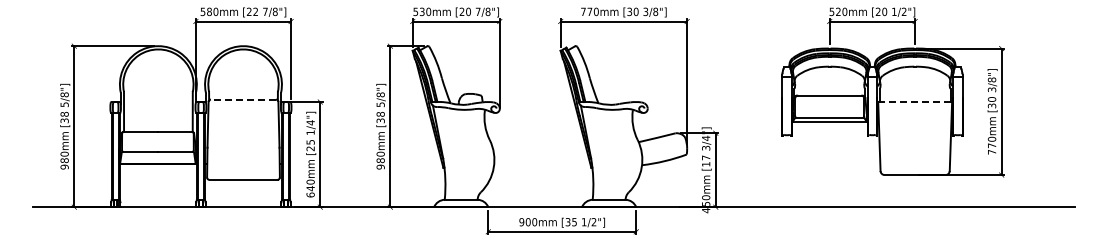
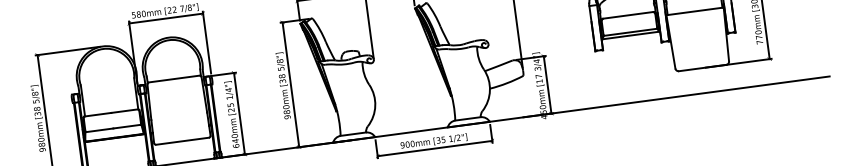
line: (243, 99) -> (174, 78), dashed -> solid
line: (915, 101) -> (695, 11), dashed -> solid

